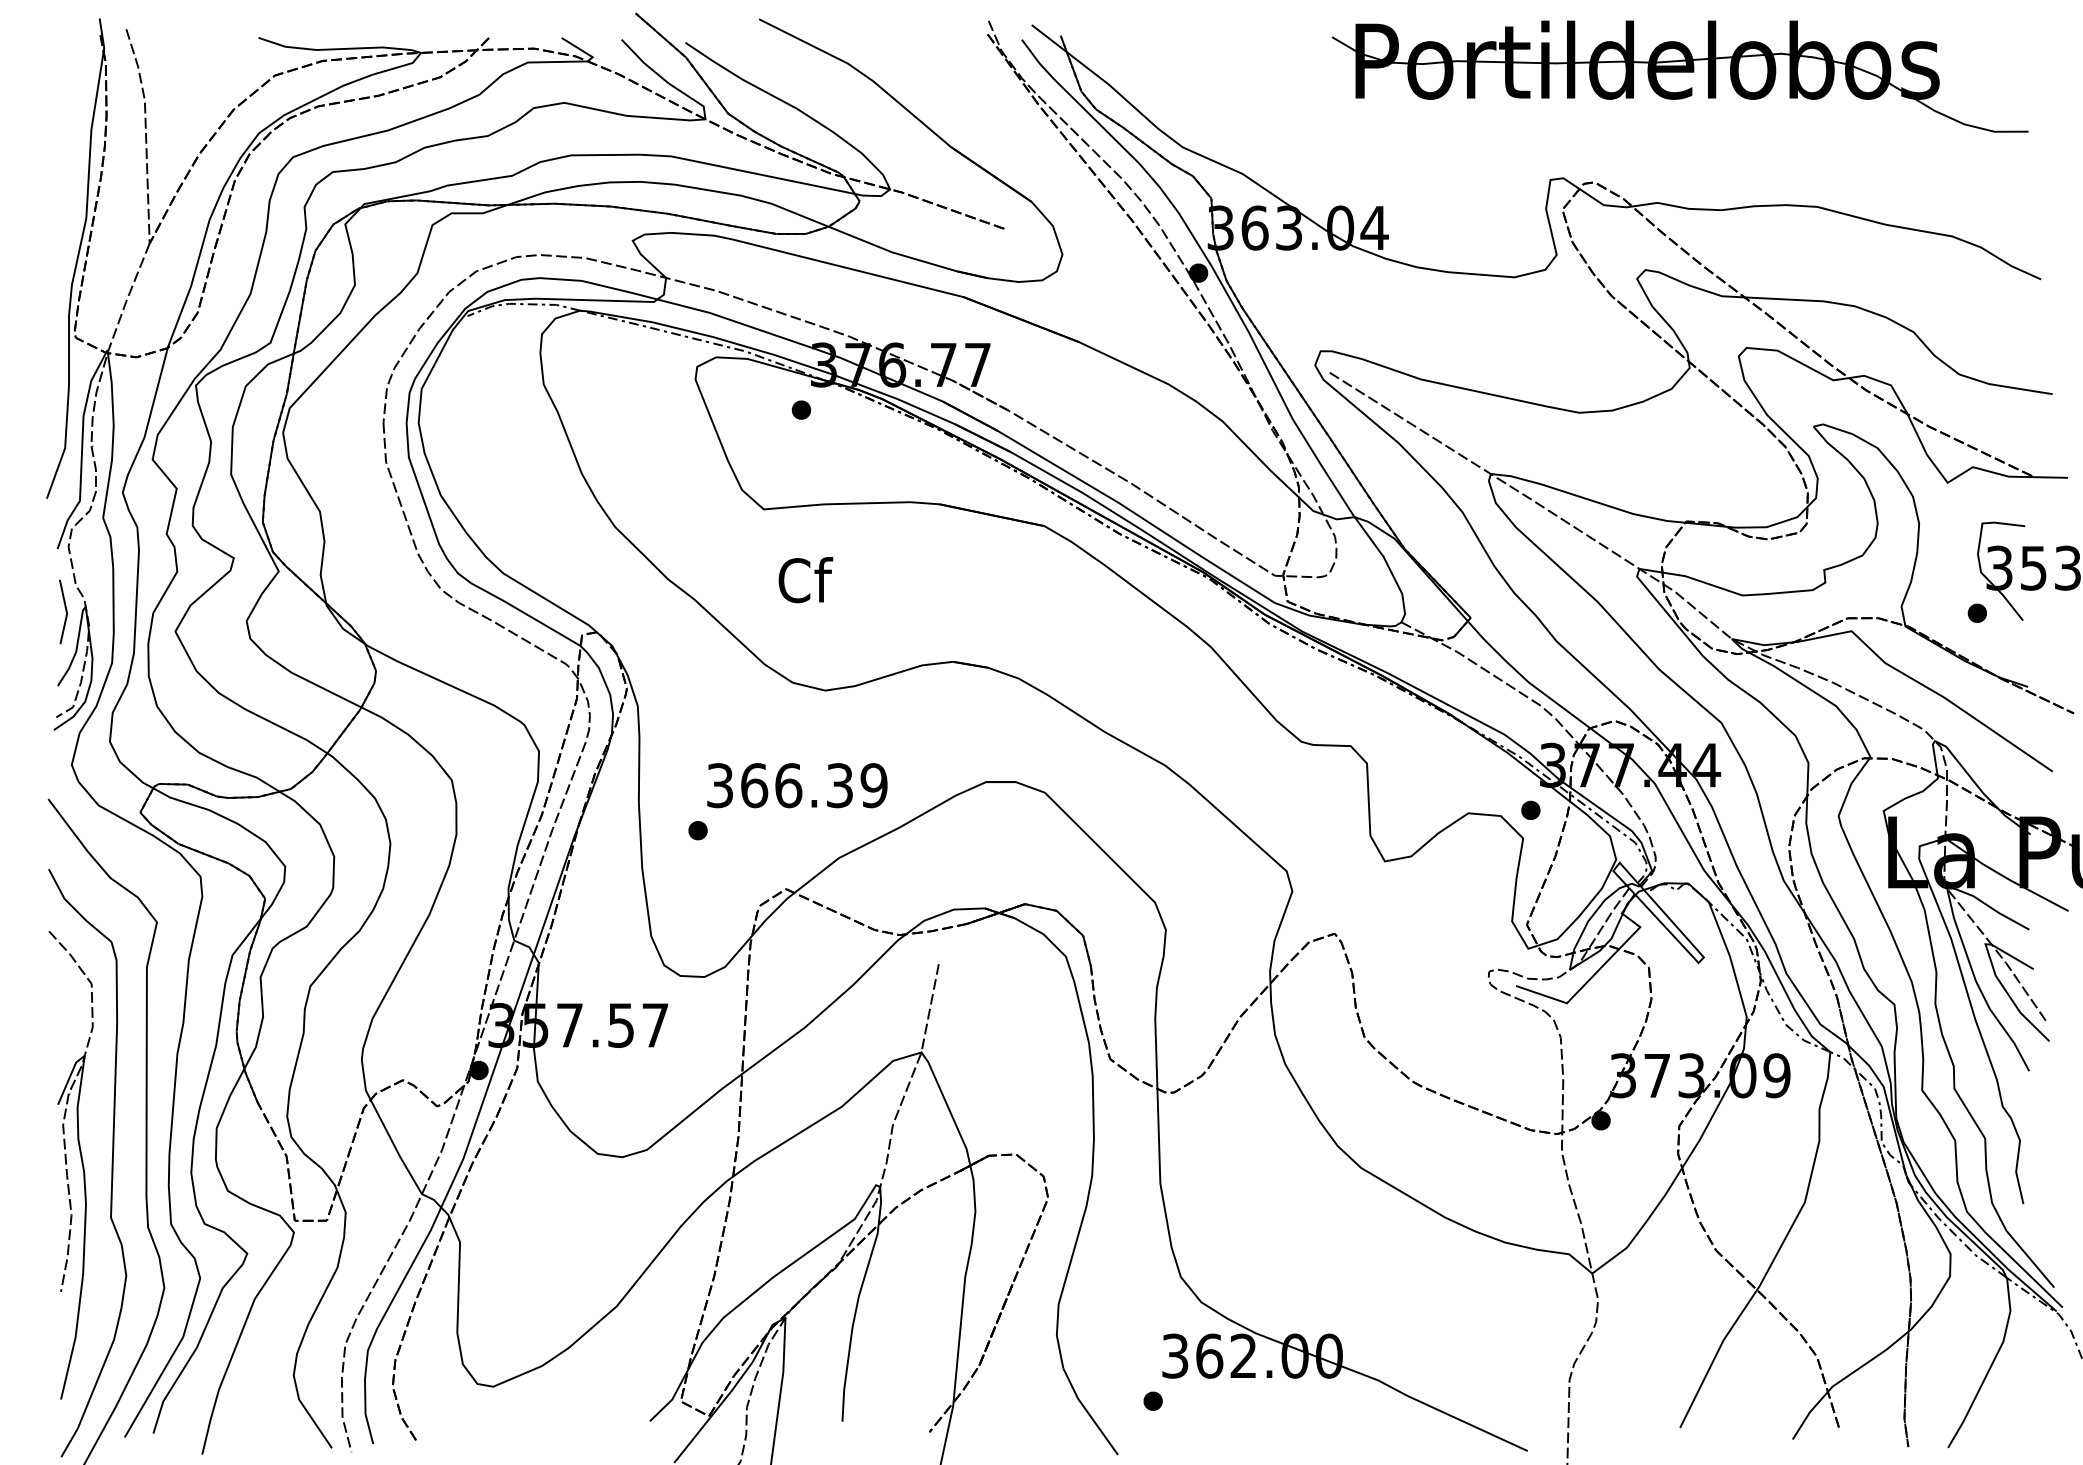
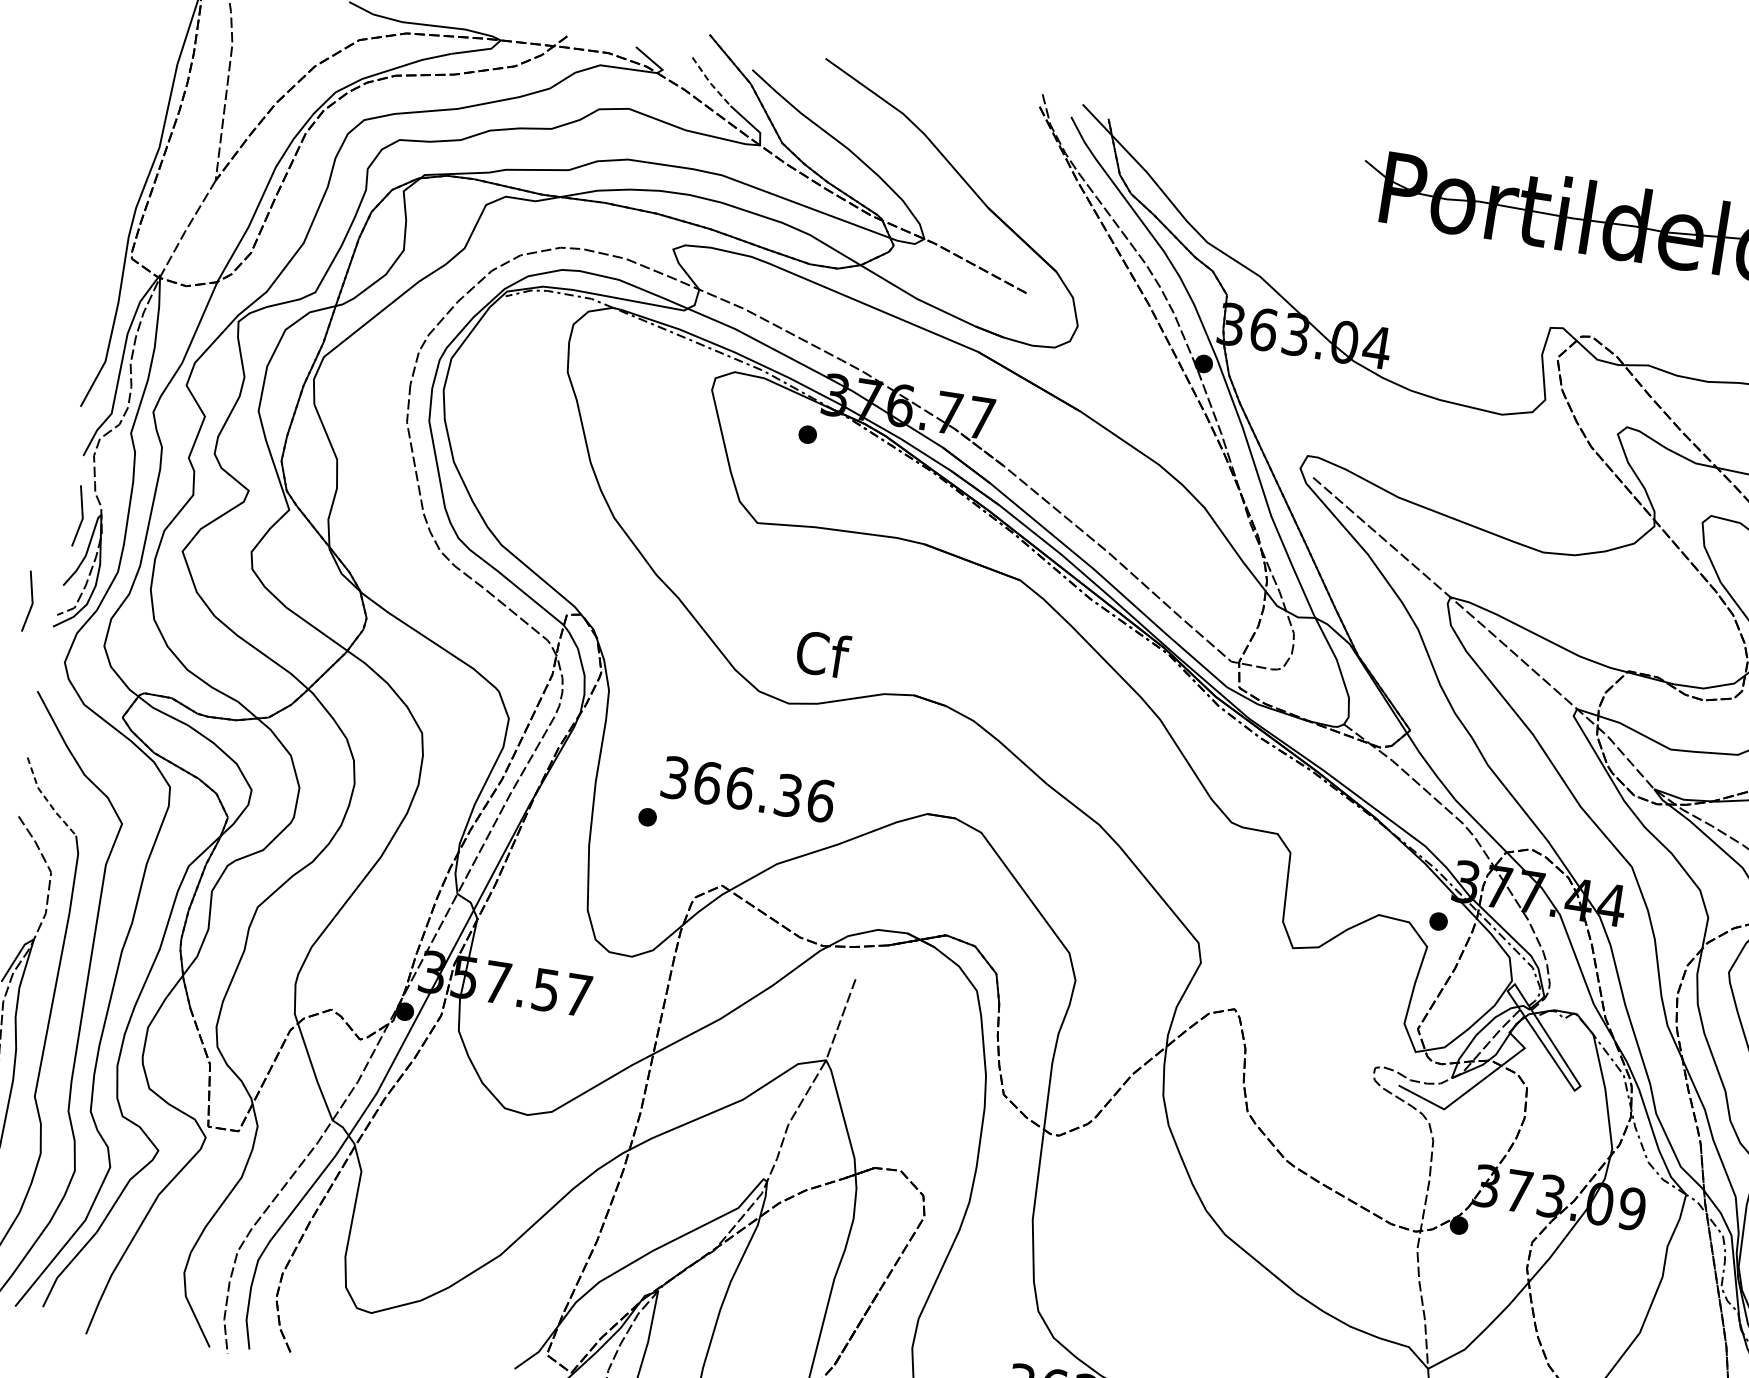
line: (643, 62) -> (709, 82), solid -> dashed
text: (805, 580) -> (822, 654), moved
line: (27, 707) -> (31, 601), added
text: (873, 785) -> (820, 800), 366.39 -> 366.36
line: (75, 910) -> (46, 800), solid -> dashed

